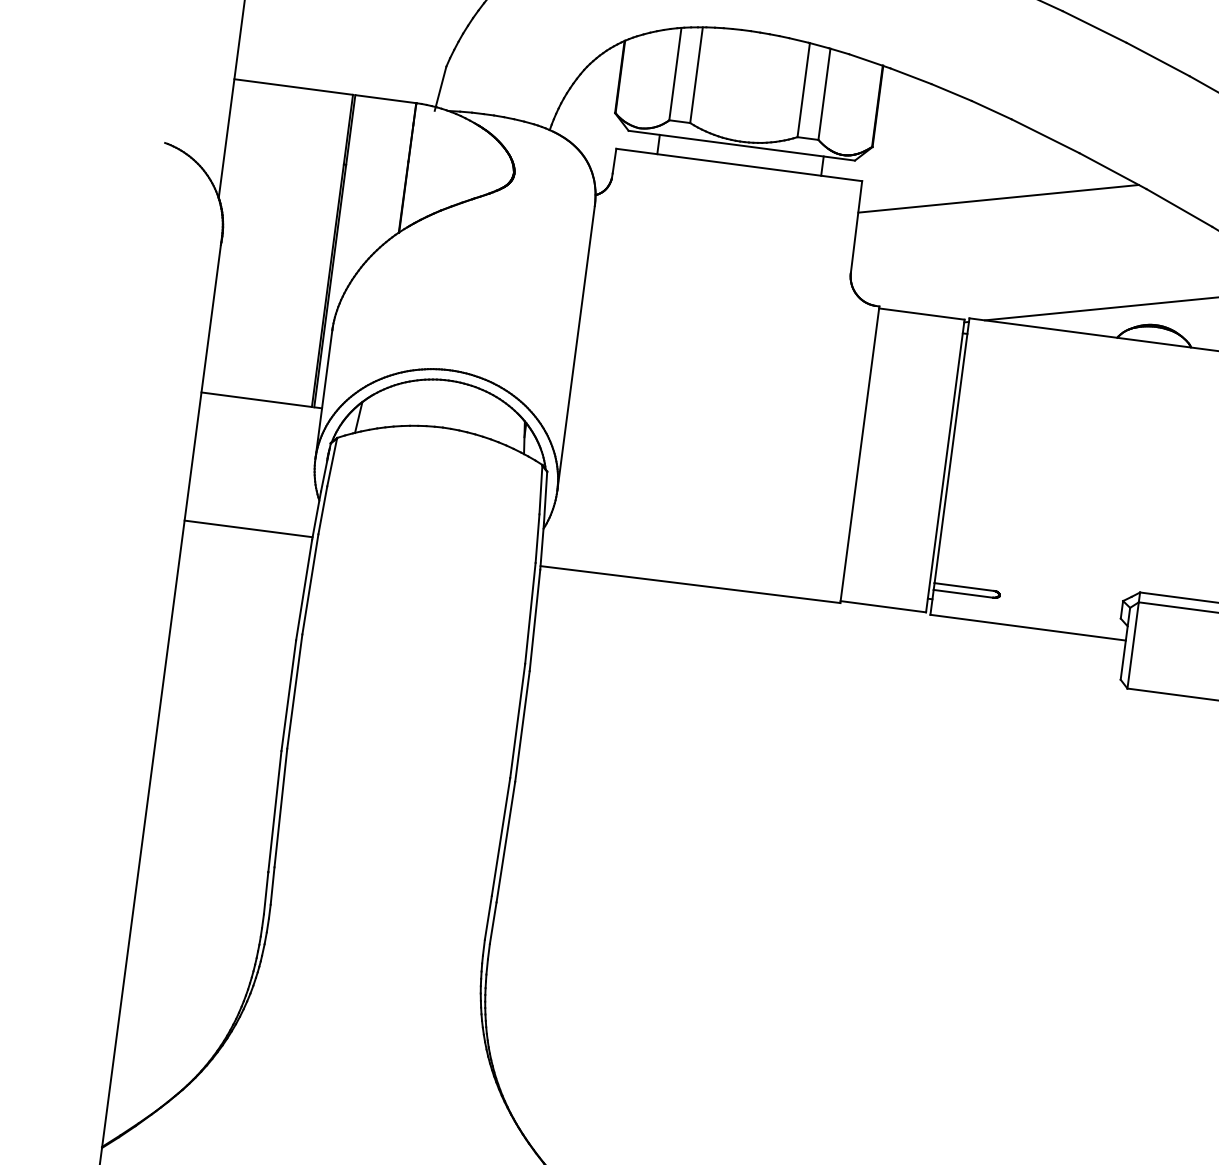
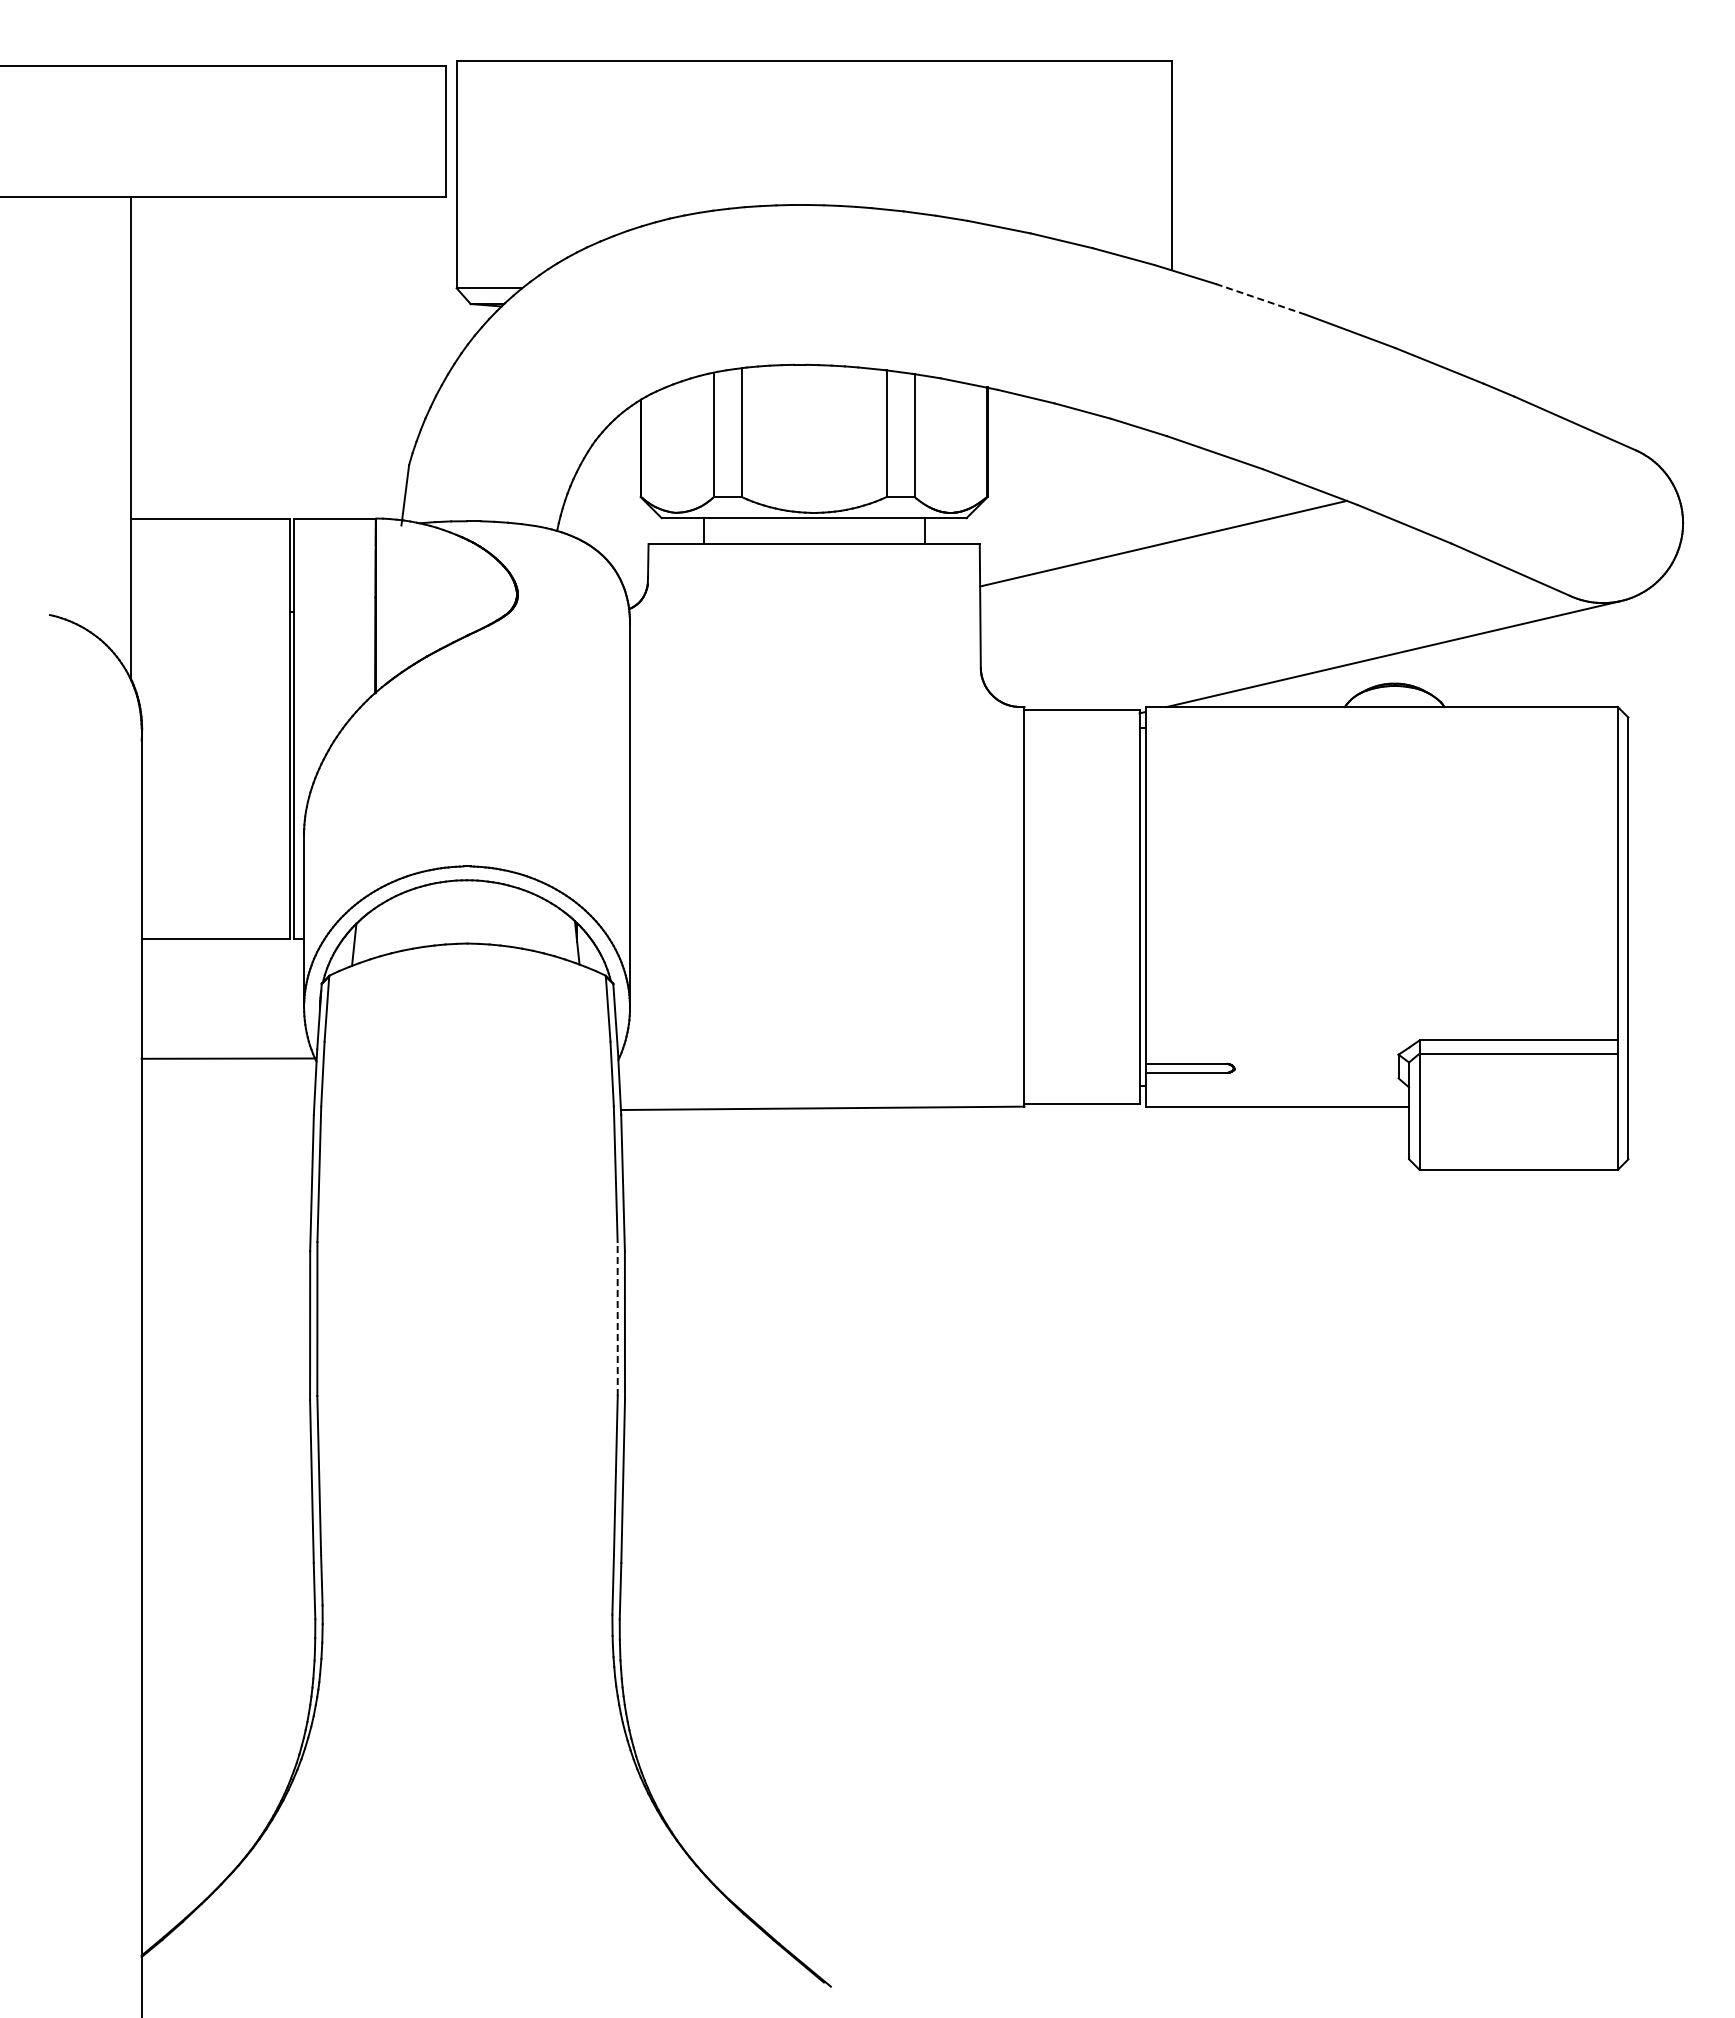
line: (1094, 27) -> (1260, 299), solid -> dashed
line: (248, 528) -> (227, 1058), moved
line: (517, 721) -> (617, 1319), solid -> dashed

